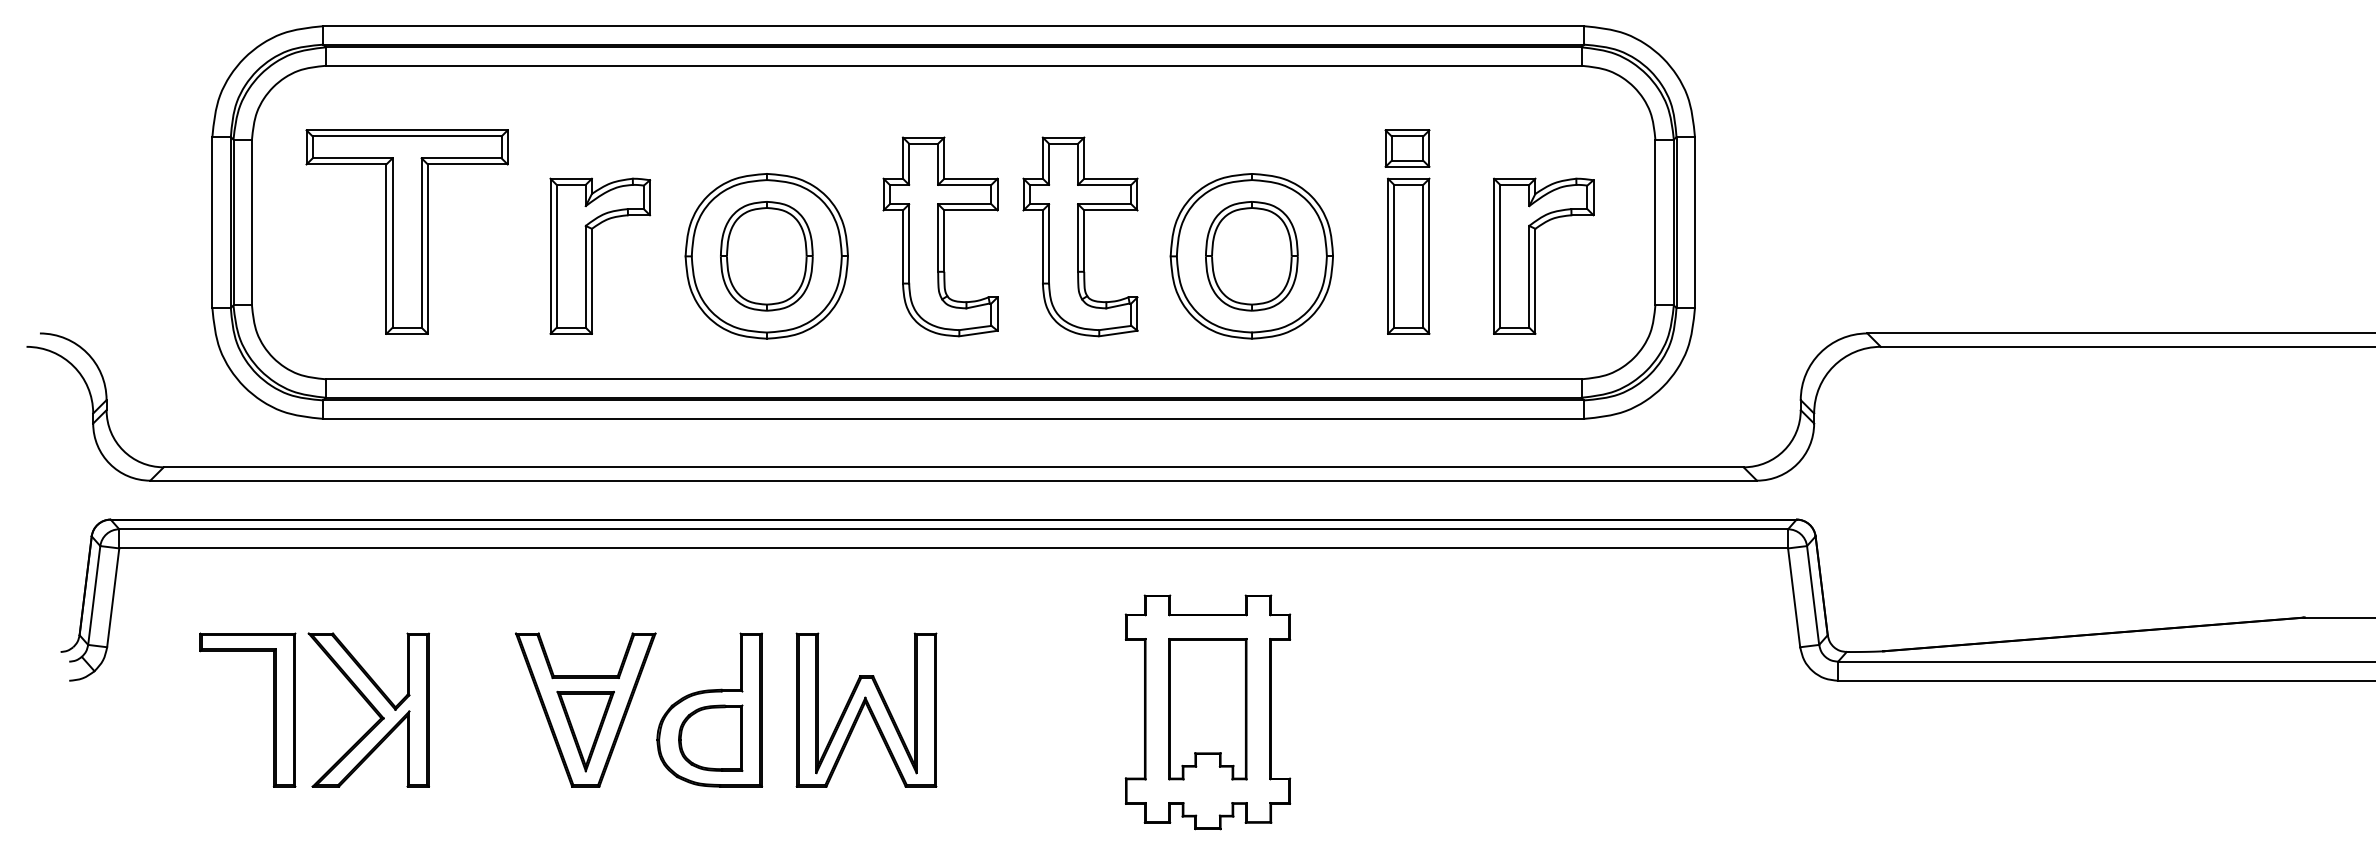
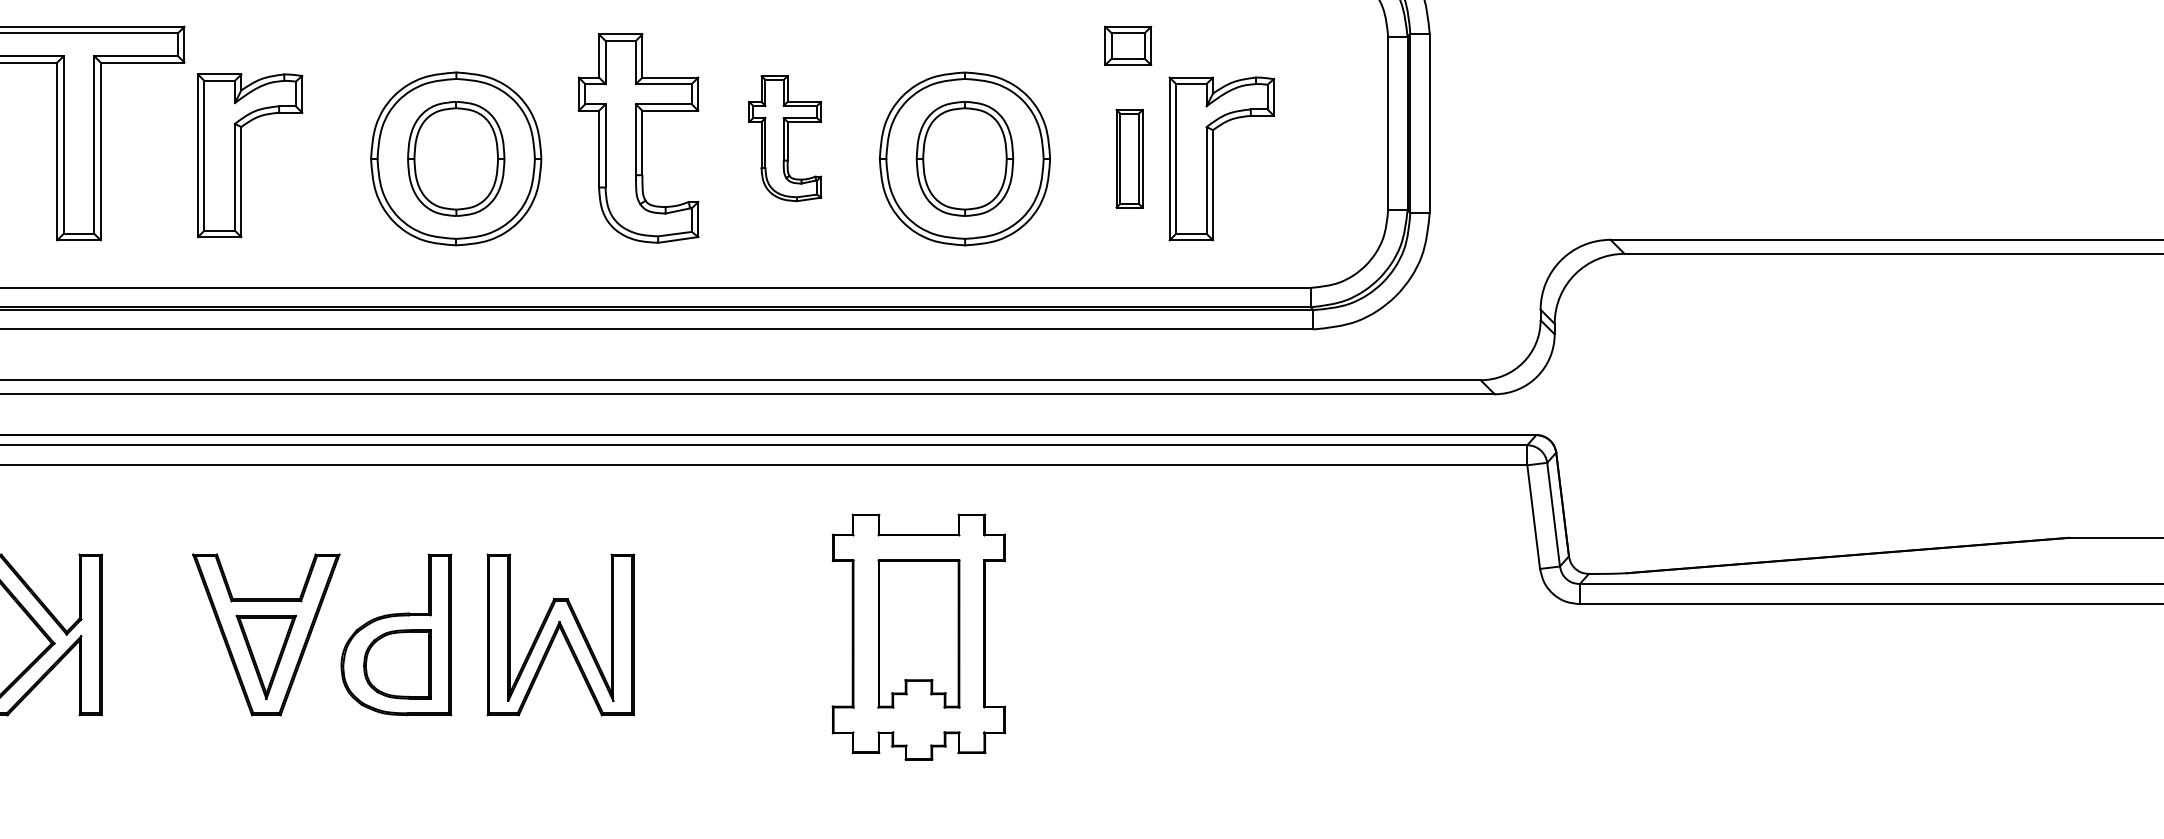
part: (1080, 236) -> (785, 138), size x0.6
part: (592, 255) -> (241, 154), moved
part: (1408, 255) -> (1129, 158), size x0.6
part: (1535, 255) -> (1213, 158), moved

